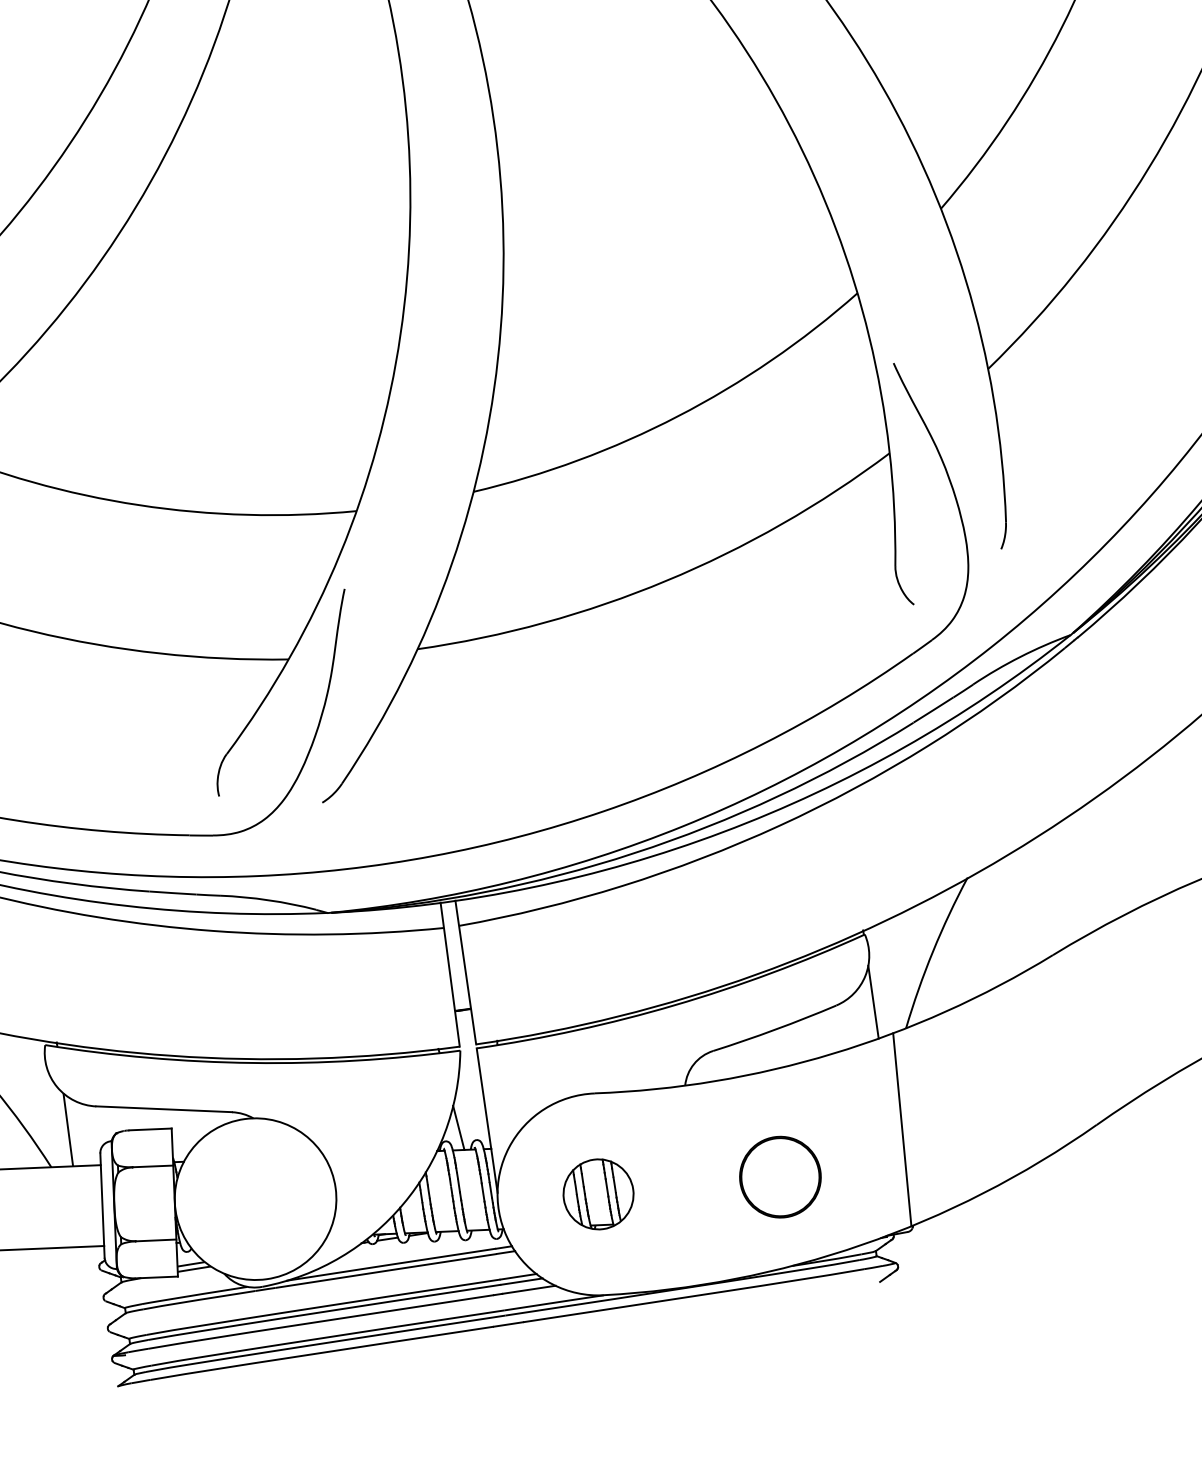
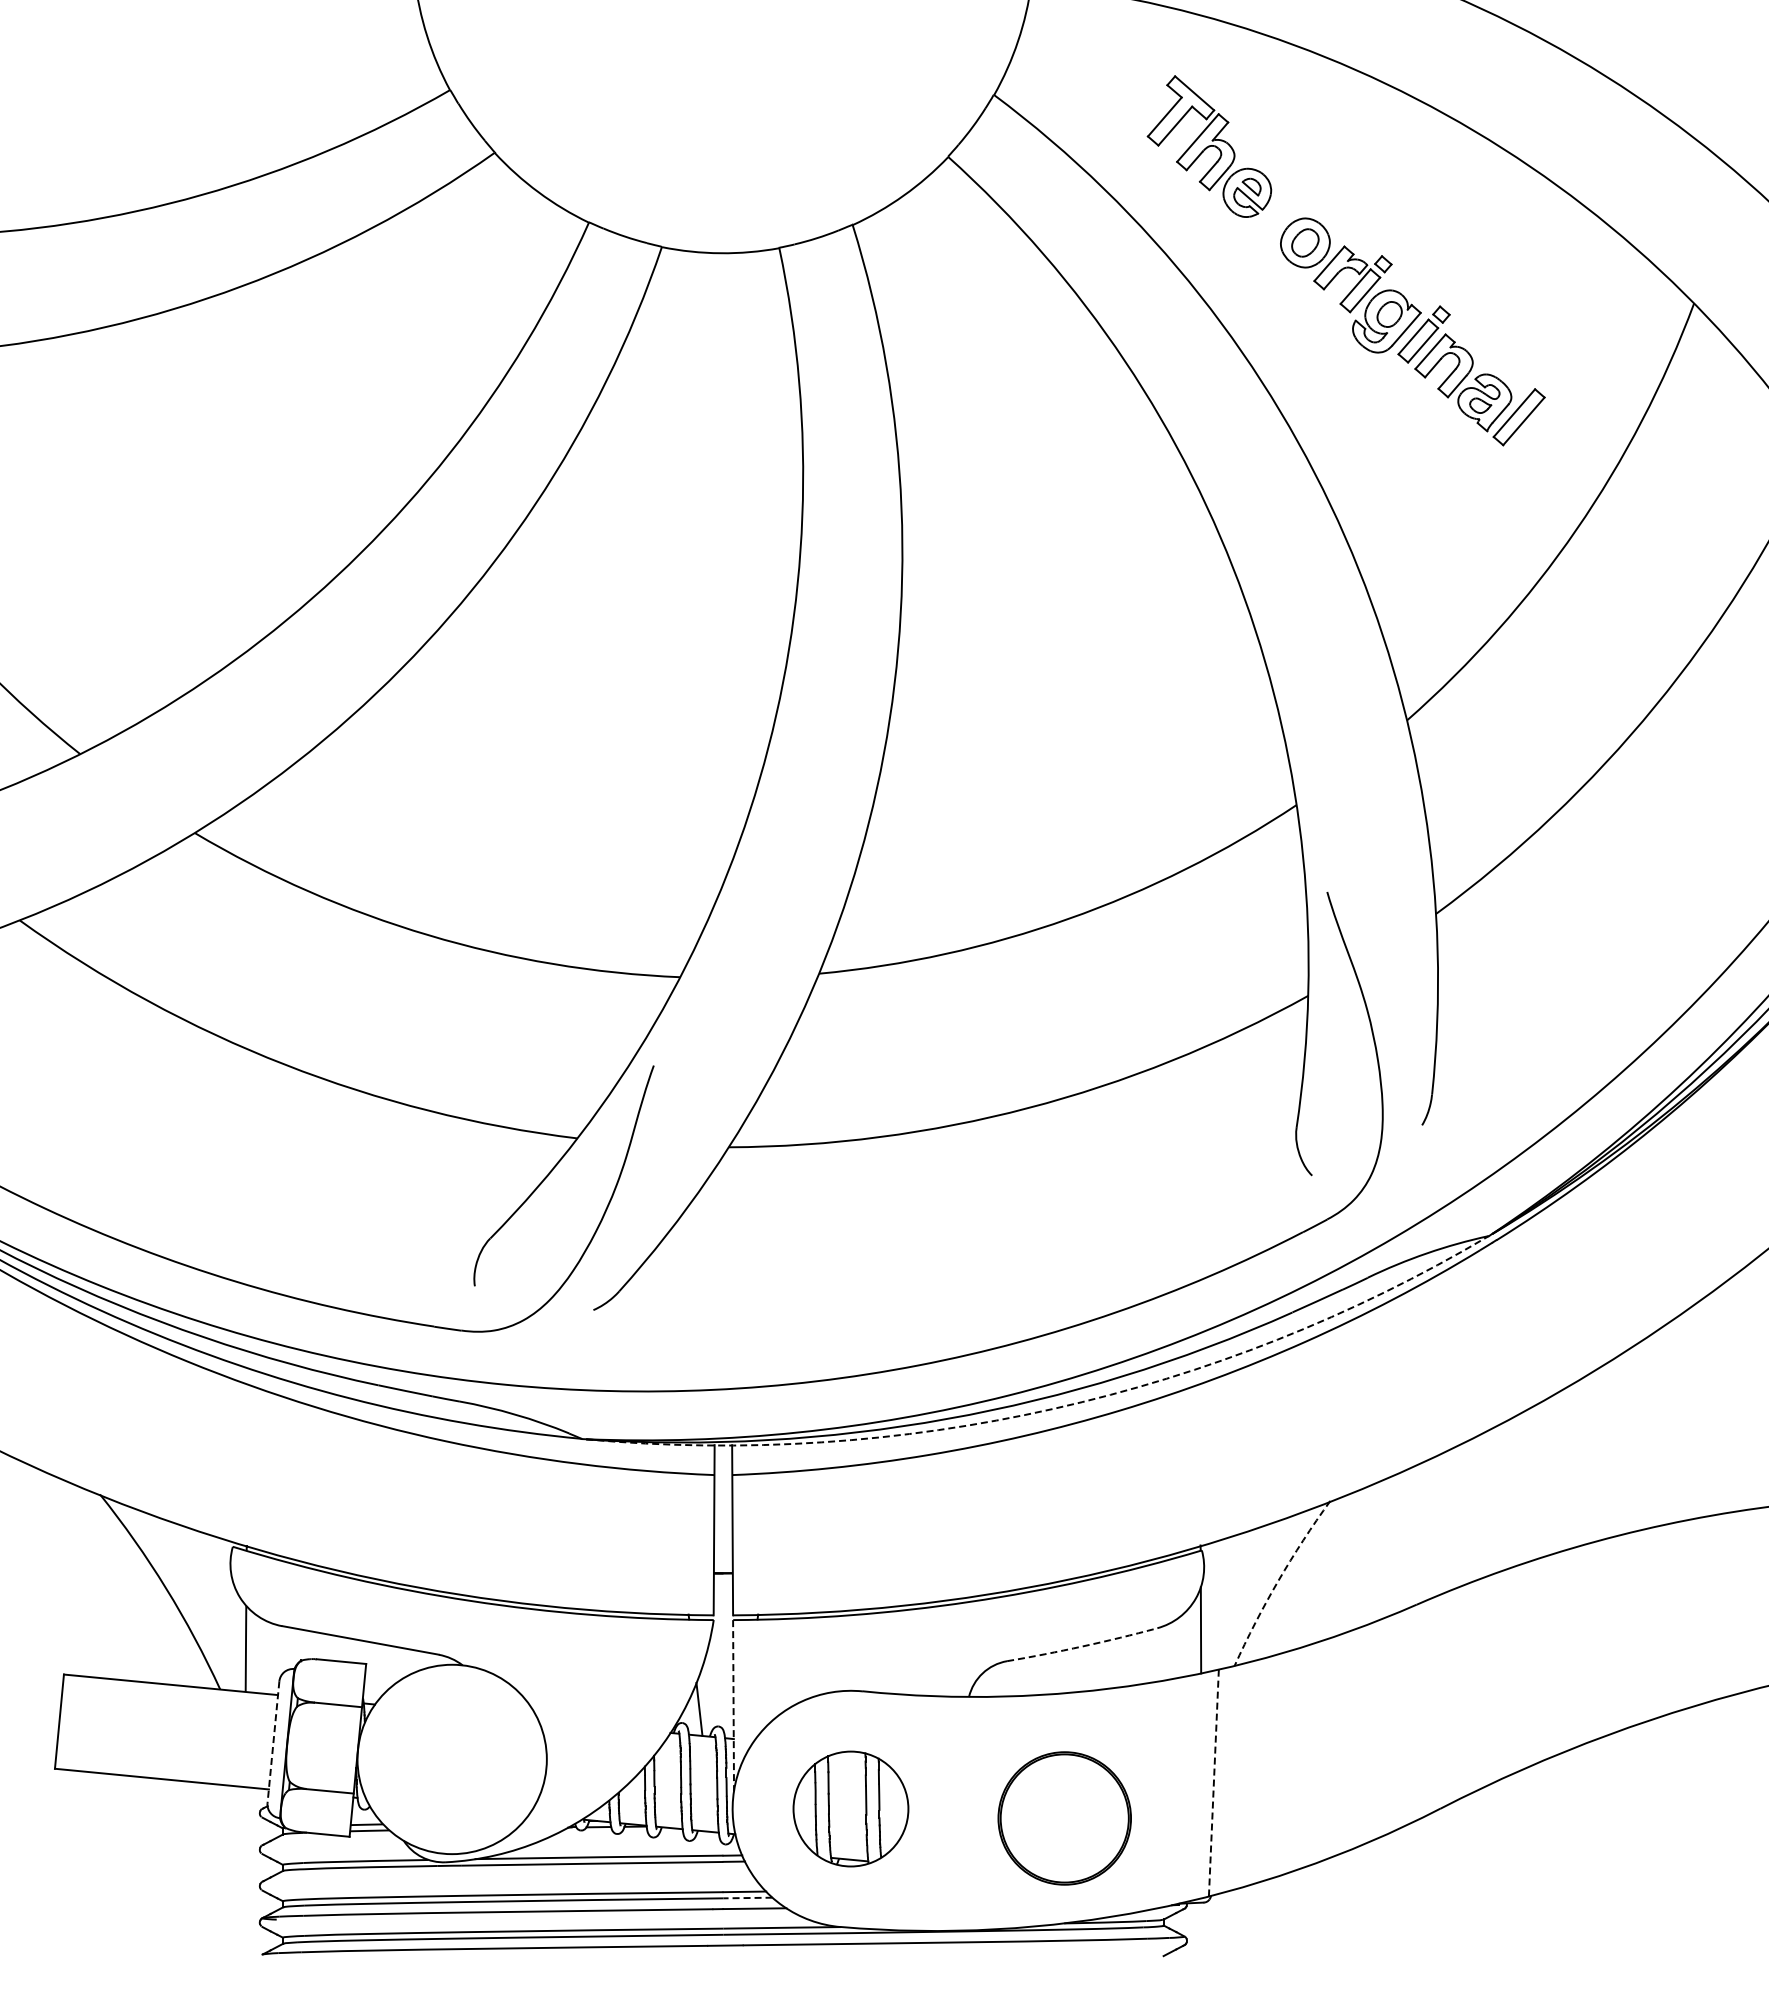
arc: (722, 831) -> (1053, 1408), solid -> dashed
arc: (933, 951) -> (1278, 1581), solid -> dashed
arc: (775, 1029) -> (1082, 1646), solid -> dashed
line: (487, 1121) -> (733, 1706), solid -> dashed
line: (902, 1130) -> (1213, 1783), solid -> dashed
part: (780, 1177) -> (1064, 1818), size x1.4
part: (598, 1194) -> (850, 1809), size x1.4
line: (102, 1205) -> (273, 1742), solid -> dashed
line: (522, 1281) -> (748, 1898), solid -> dashed

